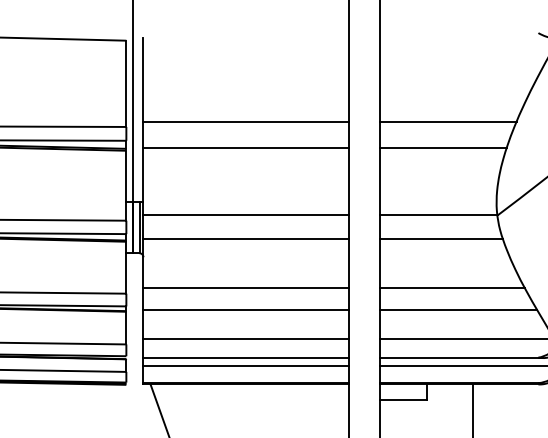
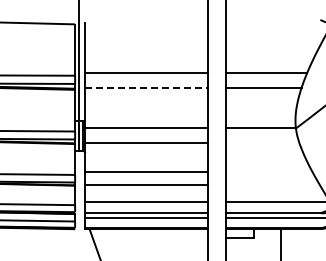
line: (246, 148) -> (146, 88), solid -> dashed
line: (441, 239) -> (262, 142), removed
line: (452, 287) -> (269, 171), removed
line: (457, 309) -> (272, 184), removed

